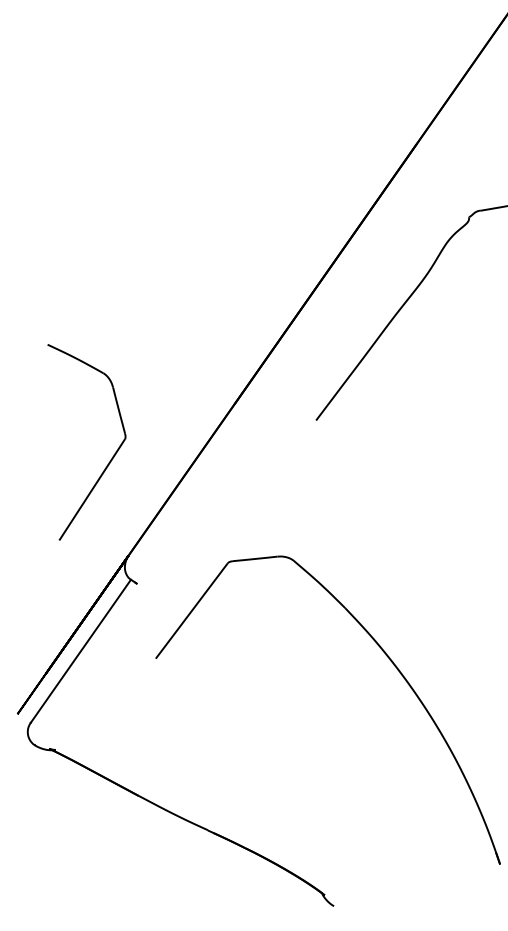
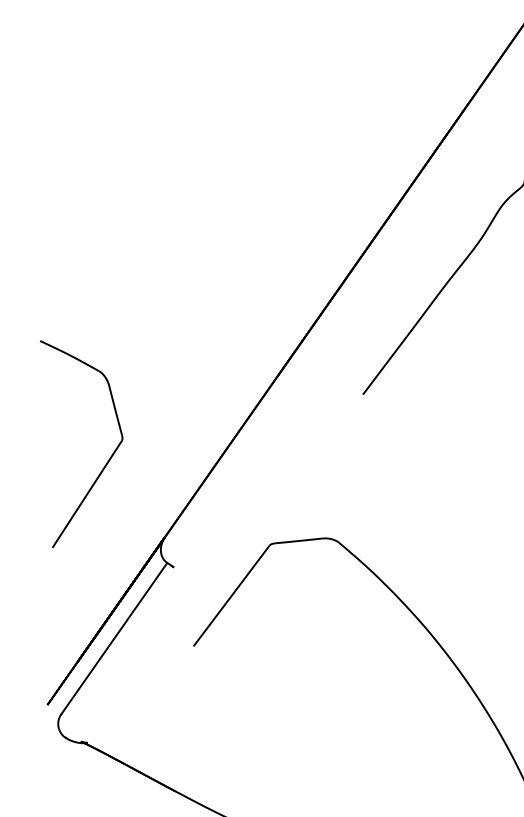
part: (110, 459) -> (106, 462), moved

